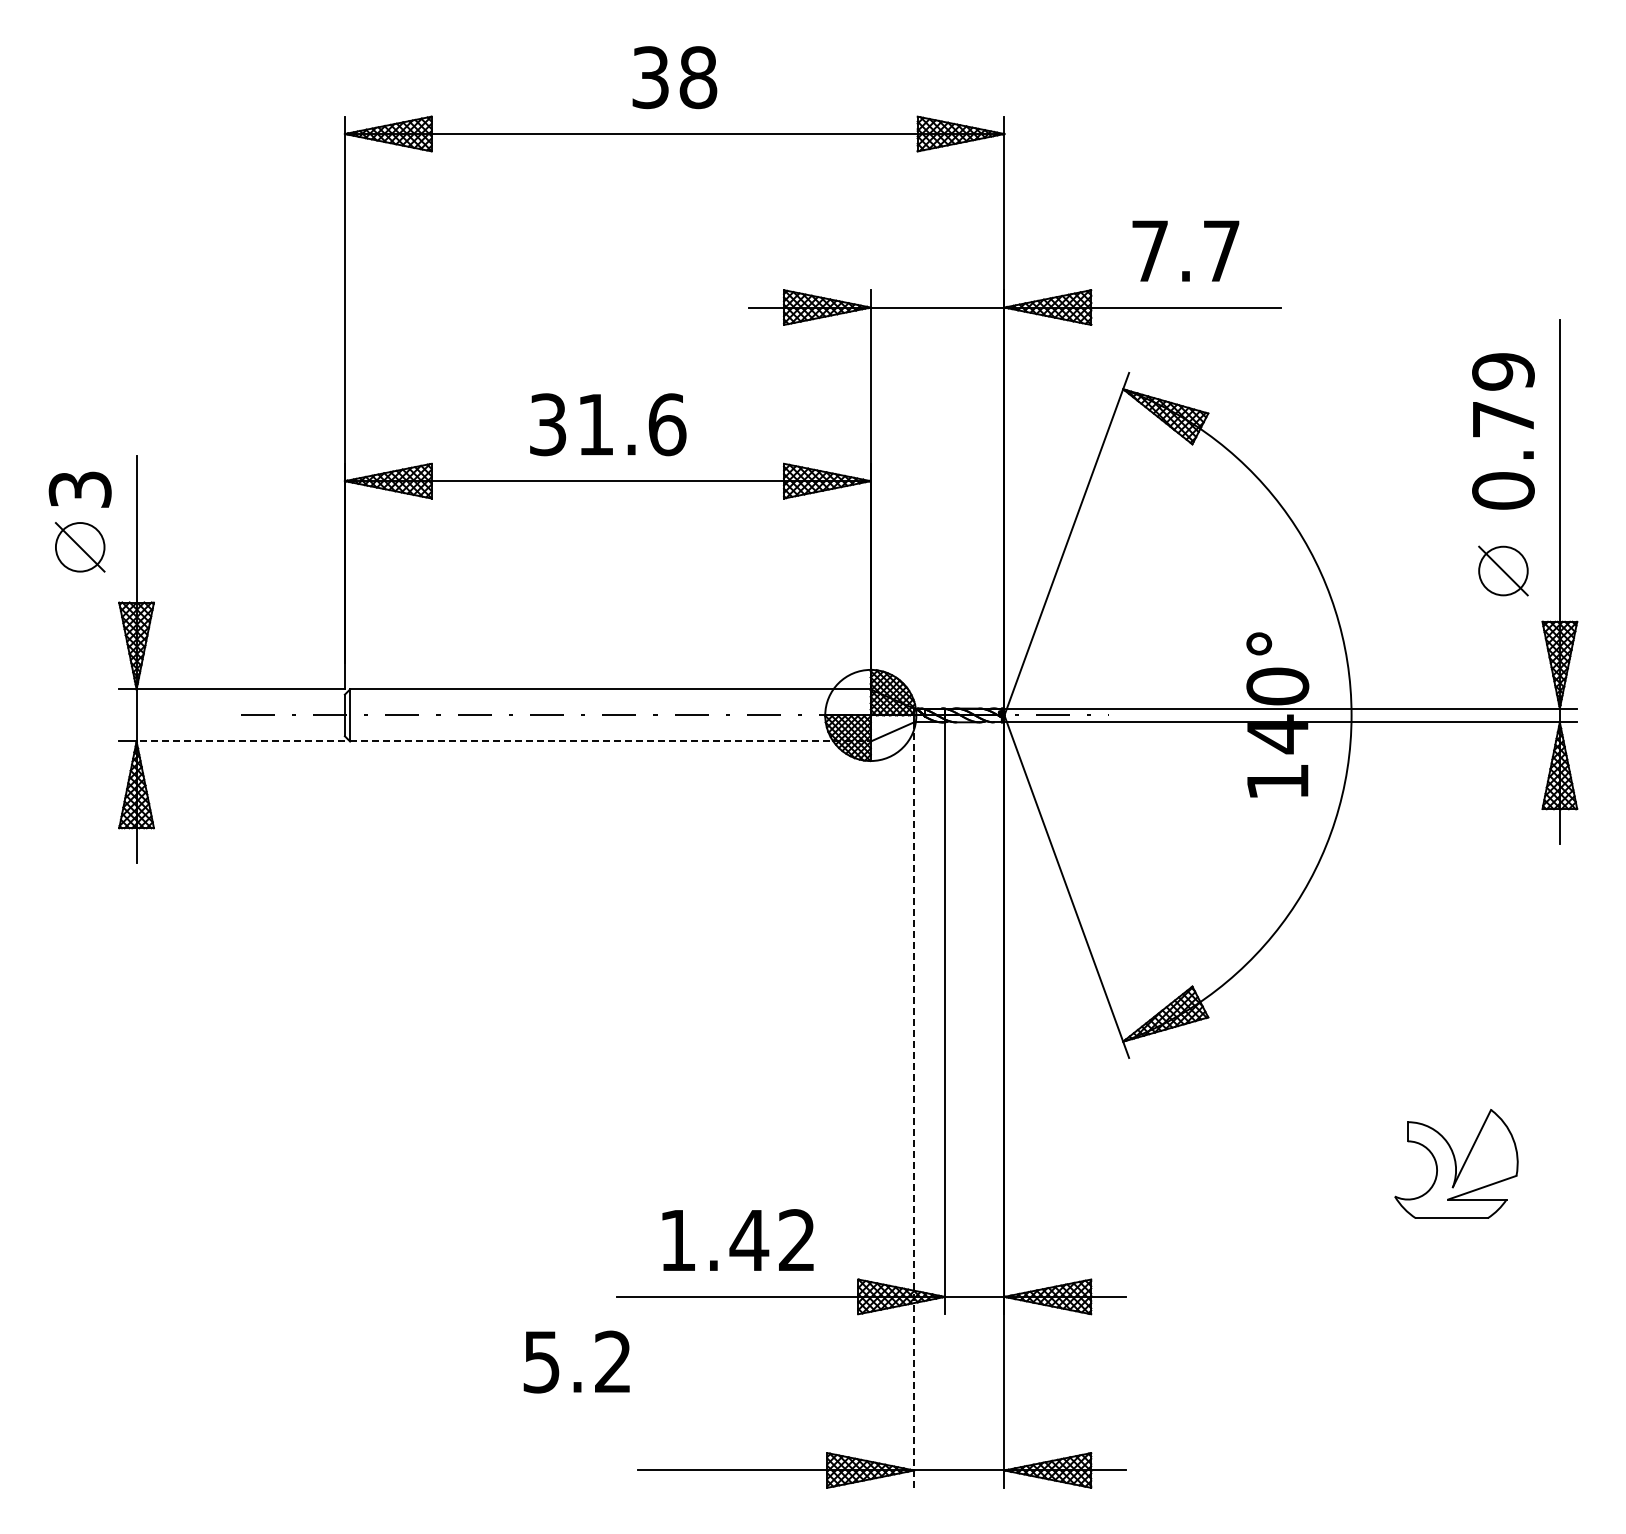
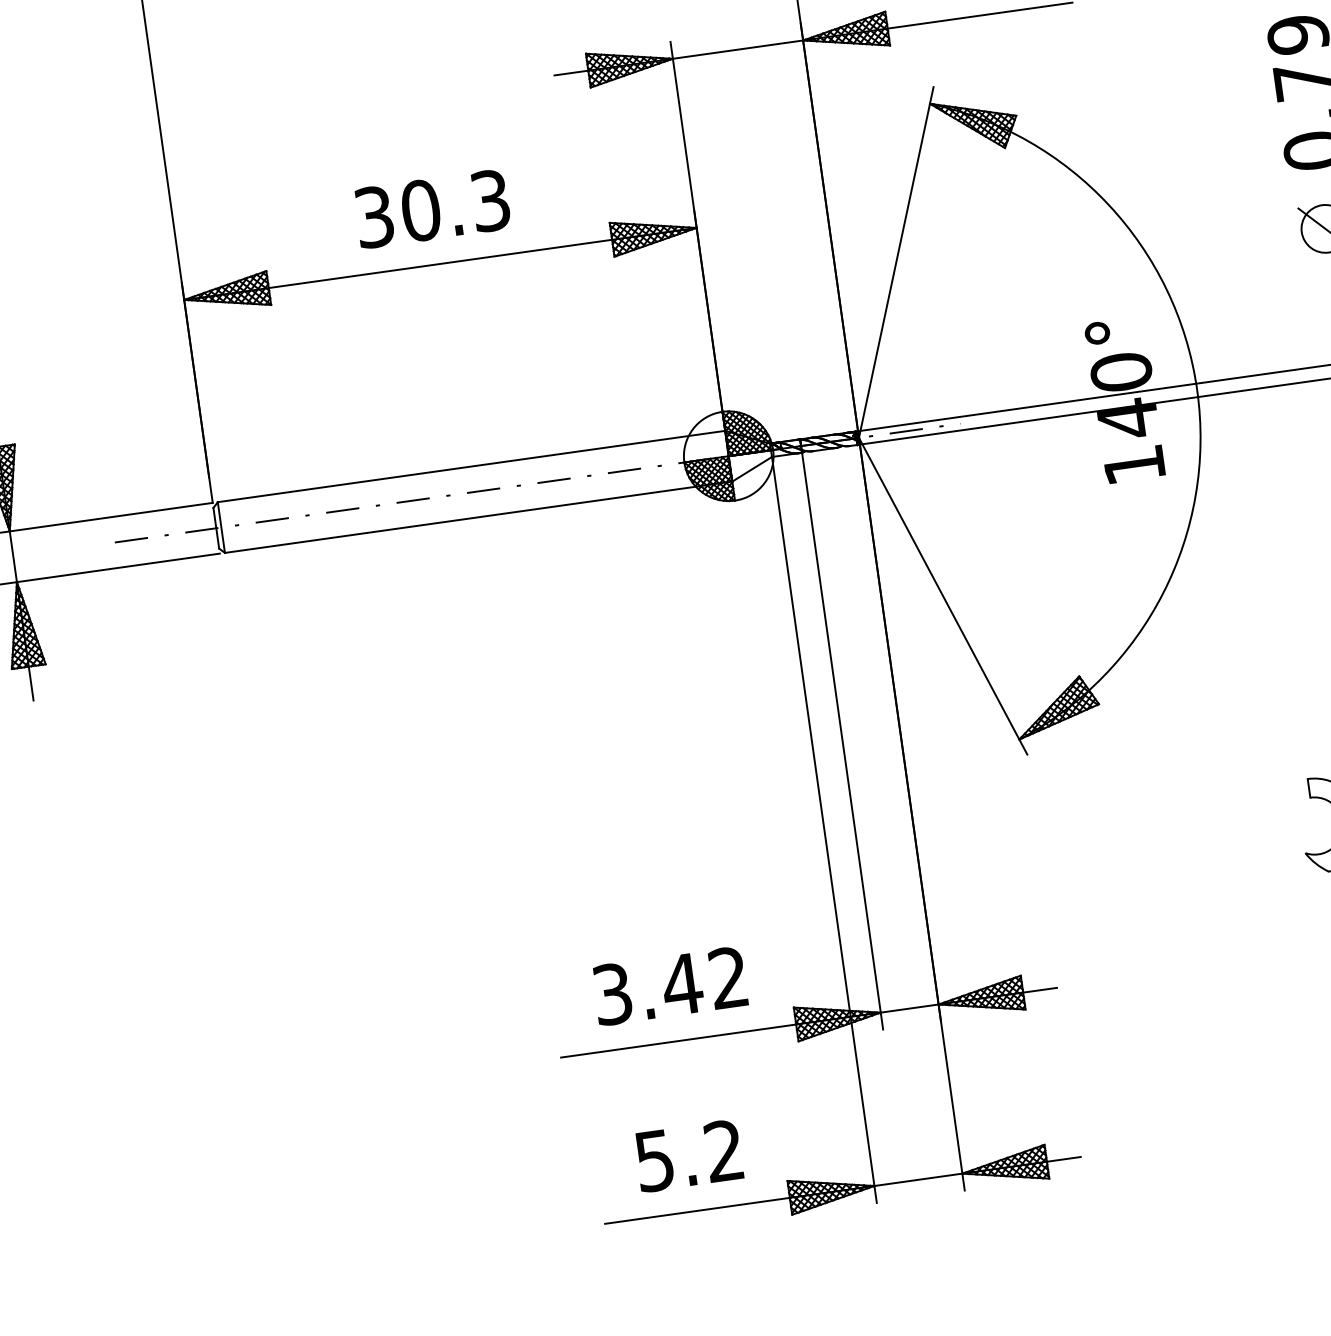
text: (631, 424) -> (455, 205), 31.6 -> 30.3
line: (240, 741) -> (118, 567), dashed -> solid
line: (610, 741) -> (478, 517), dashed -> solid
line: (914, 1105) -> (824, 830), dashed -> solid
text: (677, 1240) -> (612, 994), 1.42 -> 3.42
text: (576, 1361) -> (688, 1155), moved

